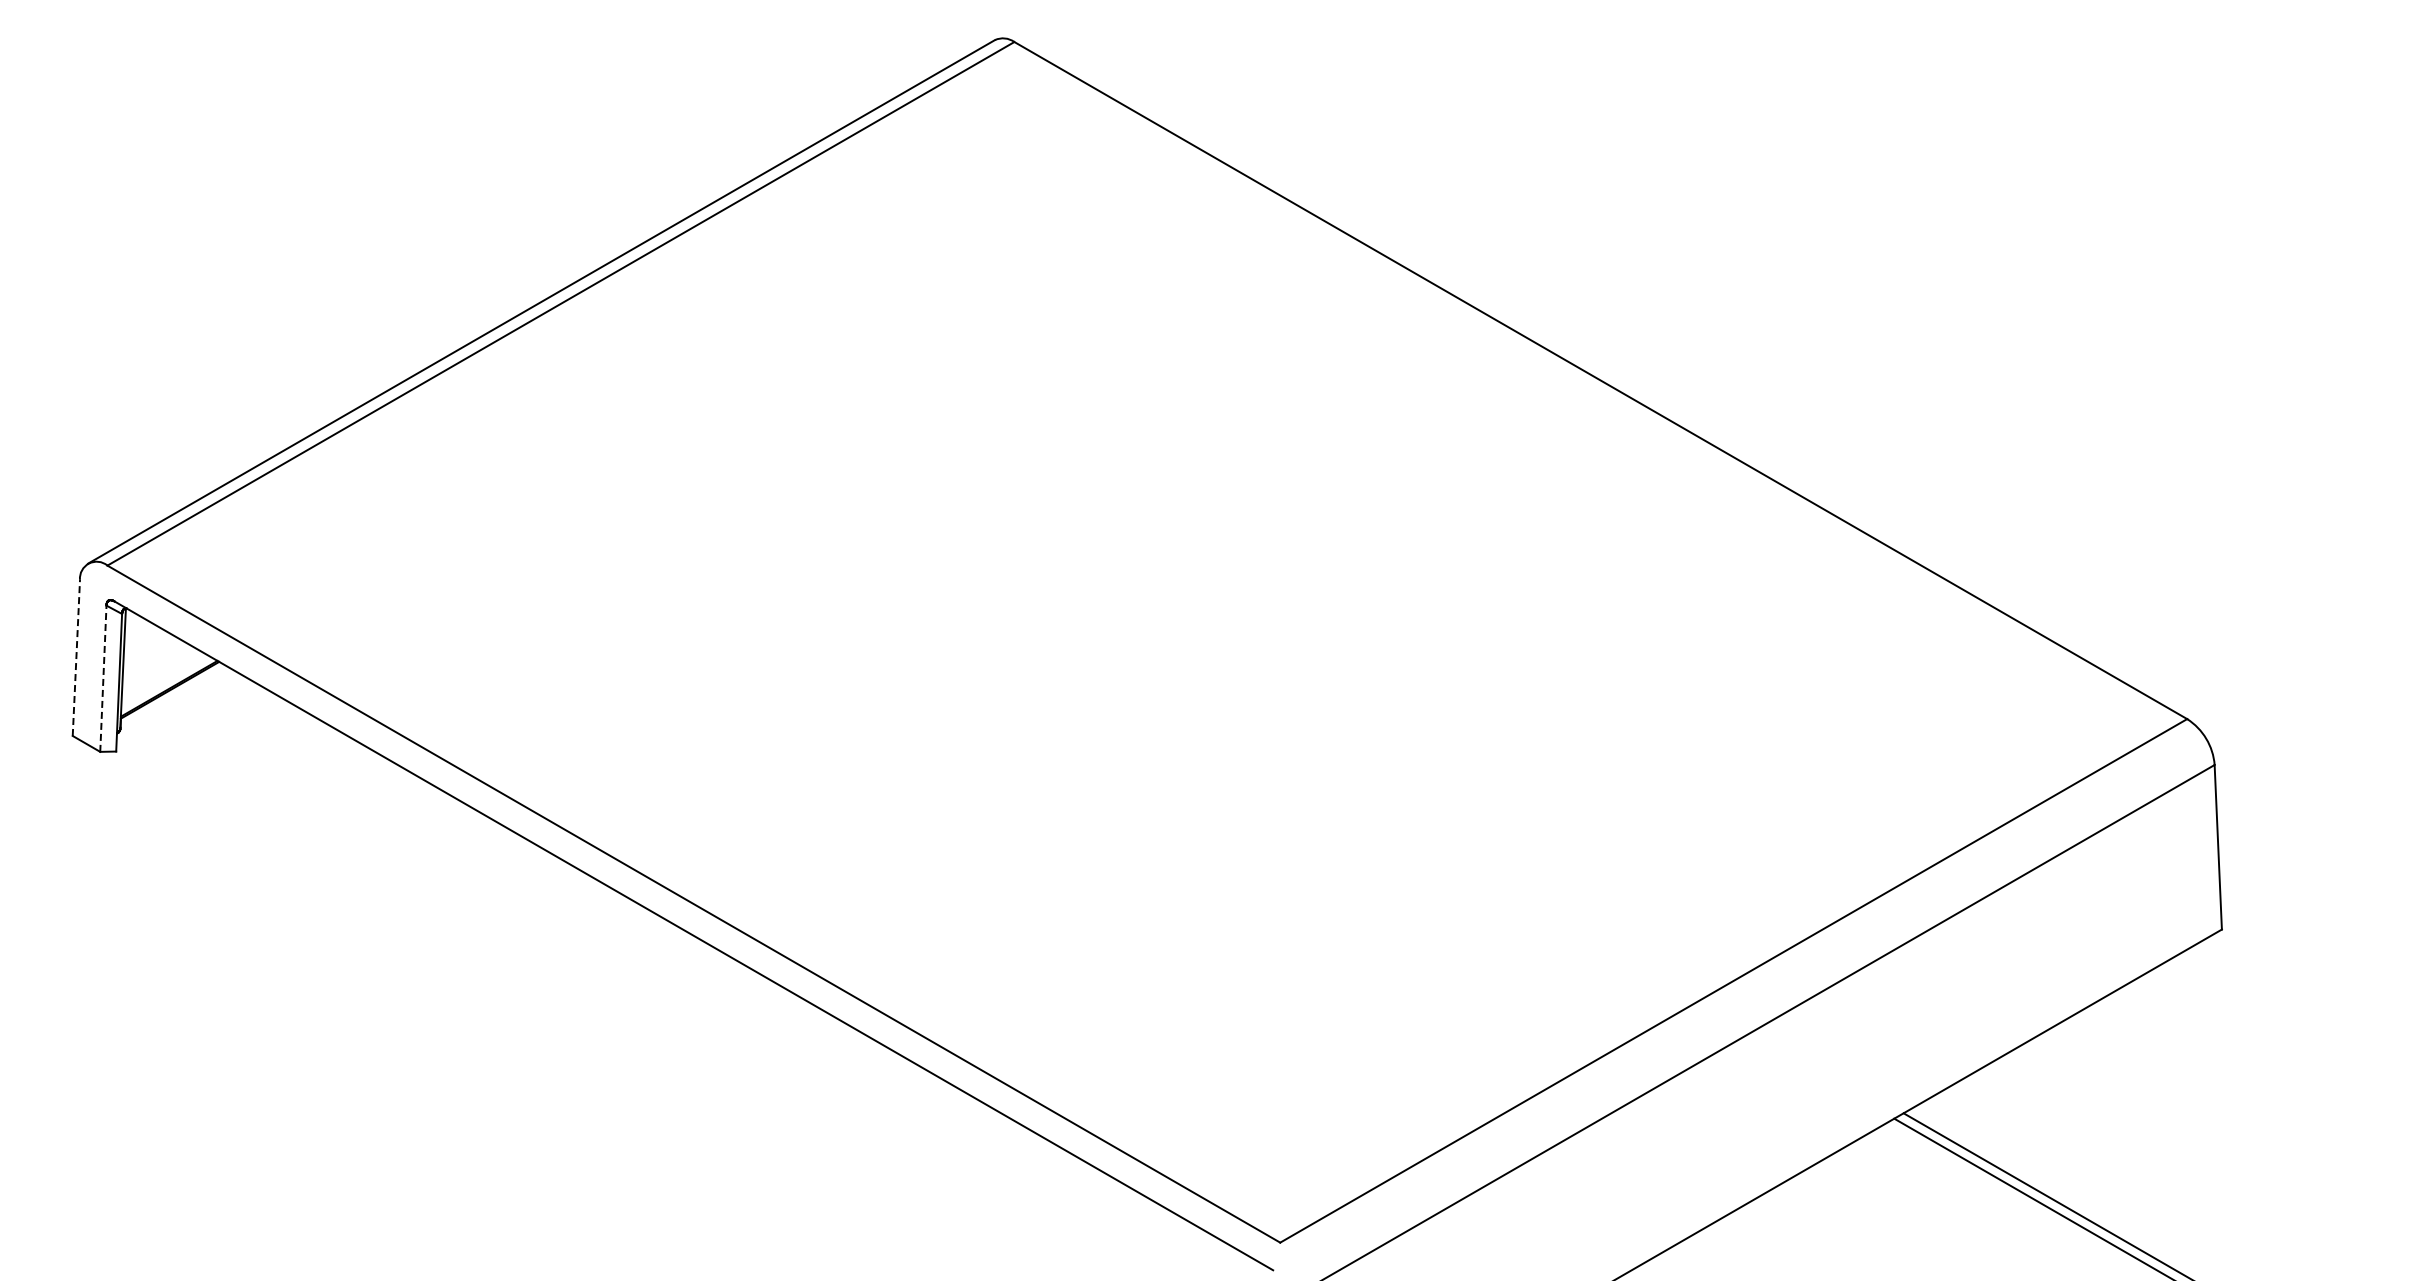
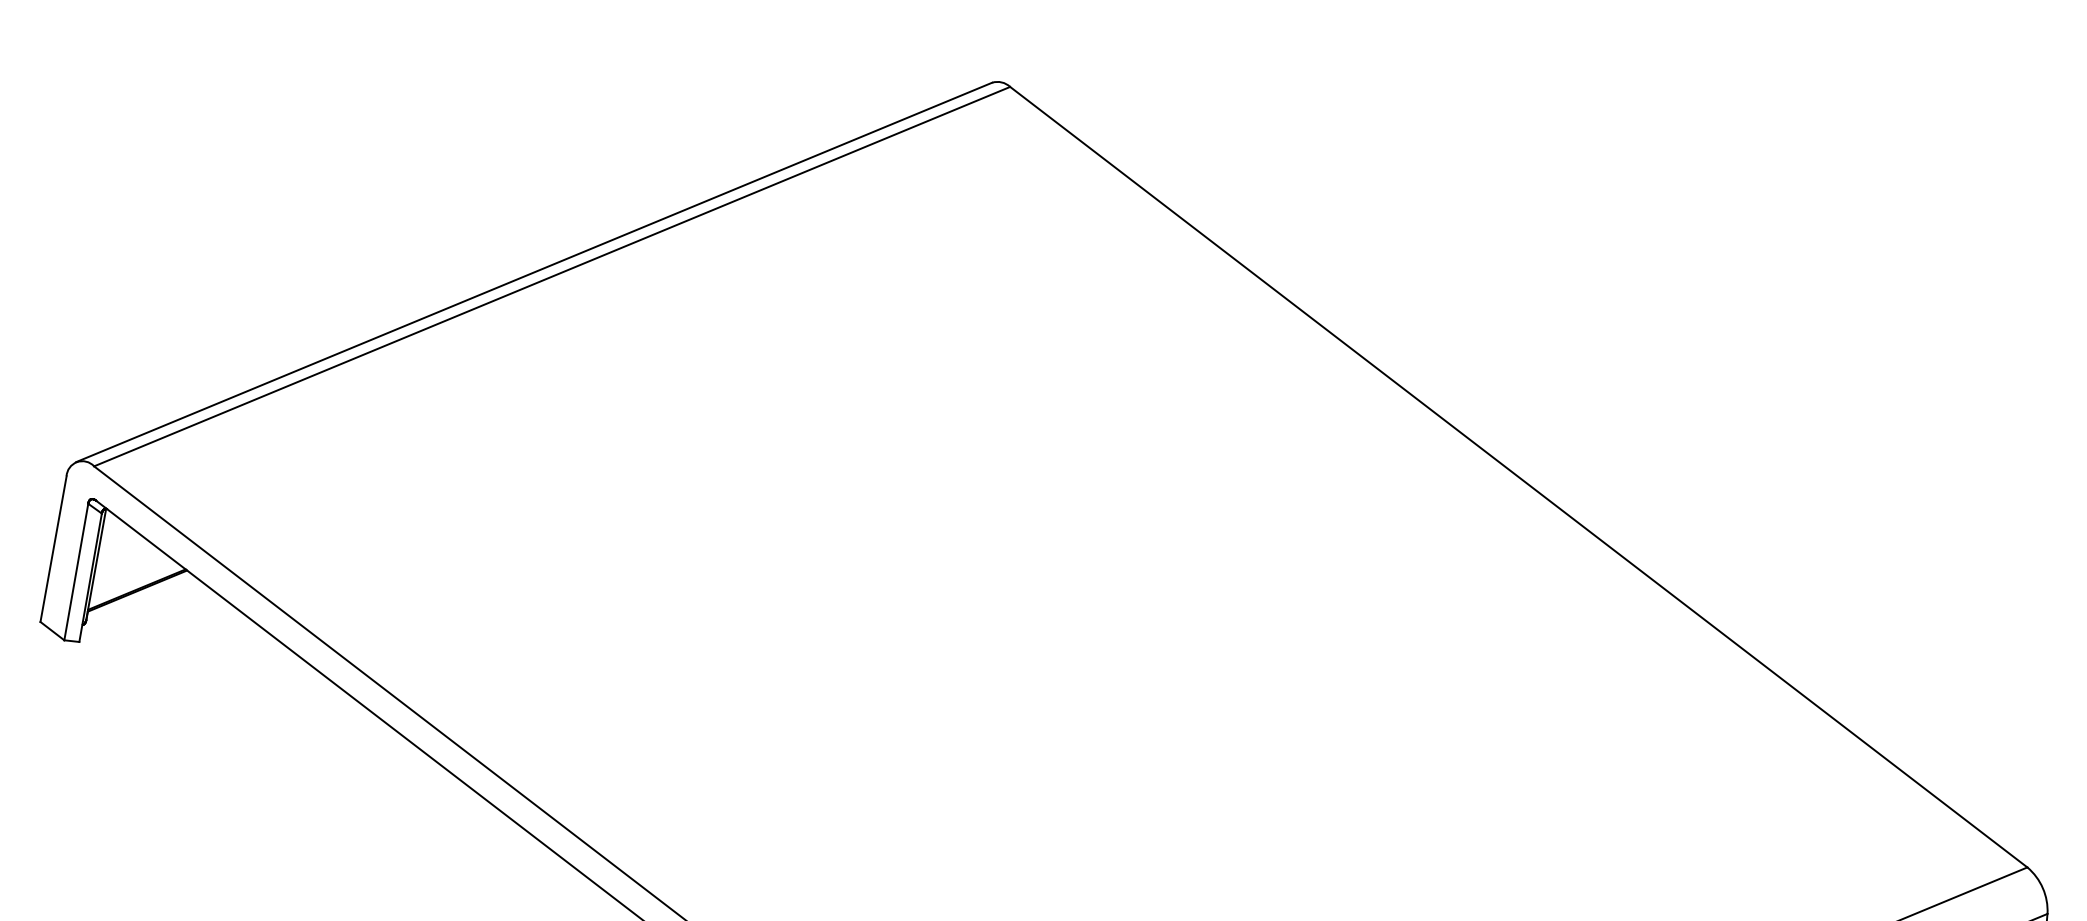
line: (76, 657) -> (53, 548), dashed -> solid
line: (103, 678) -> (76, 571), dashed -> solid

